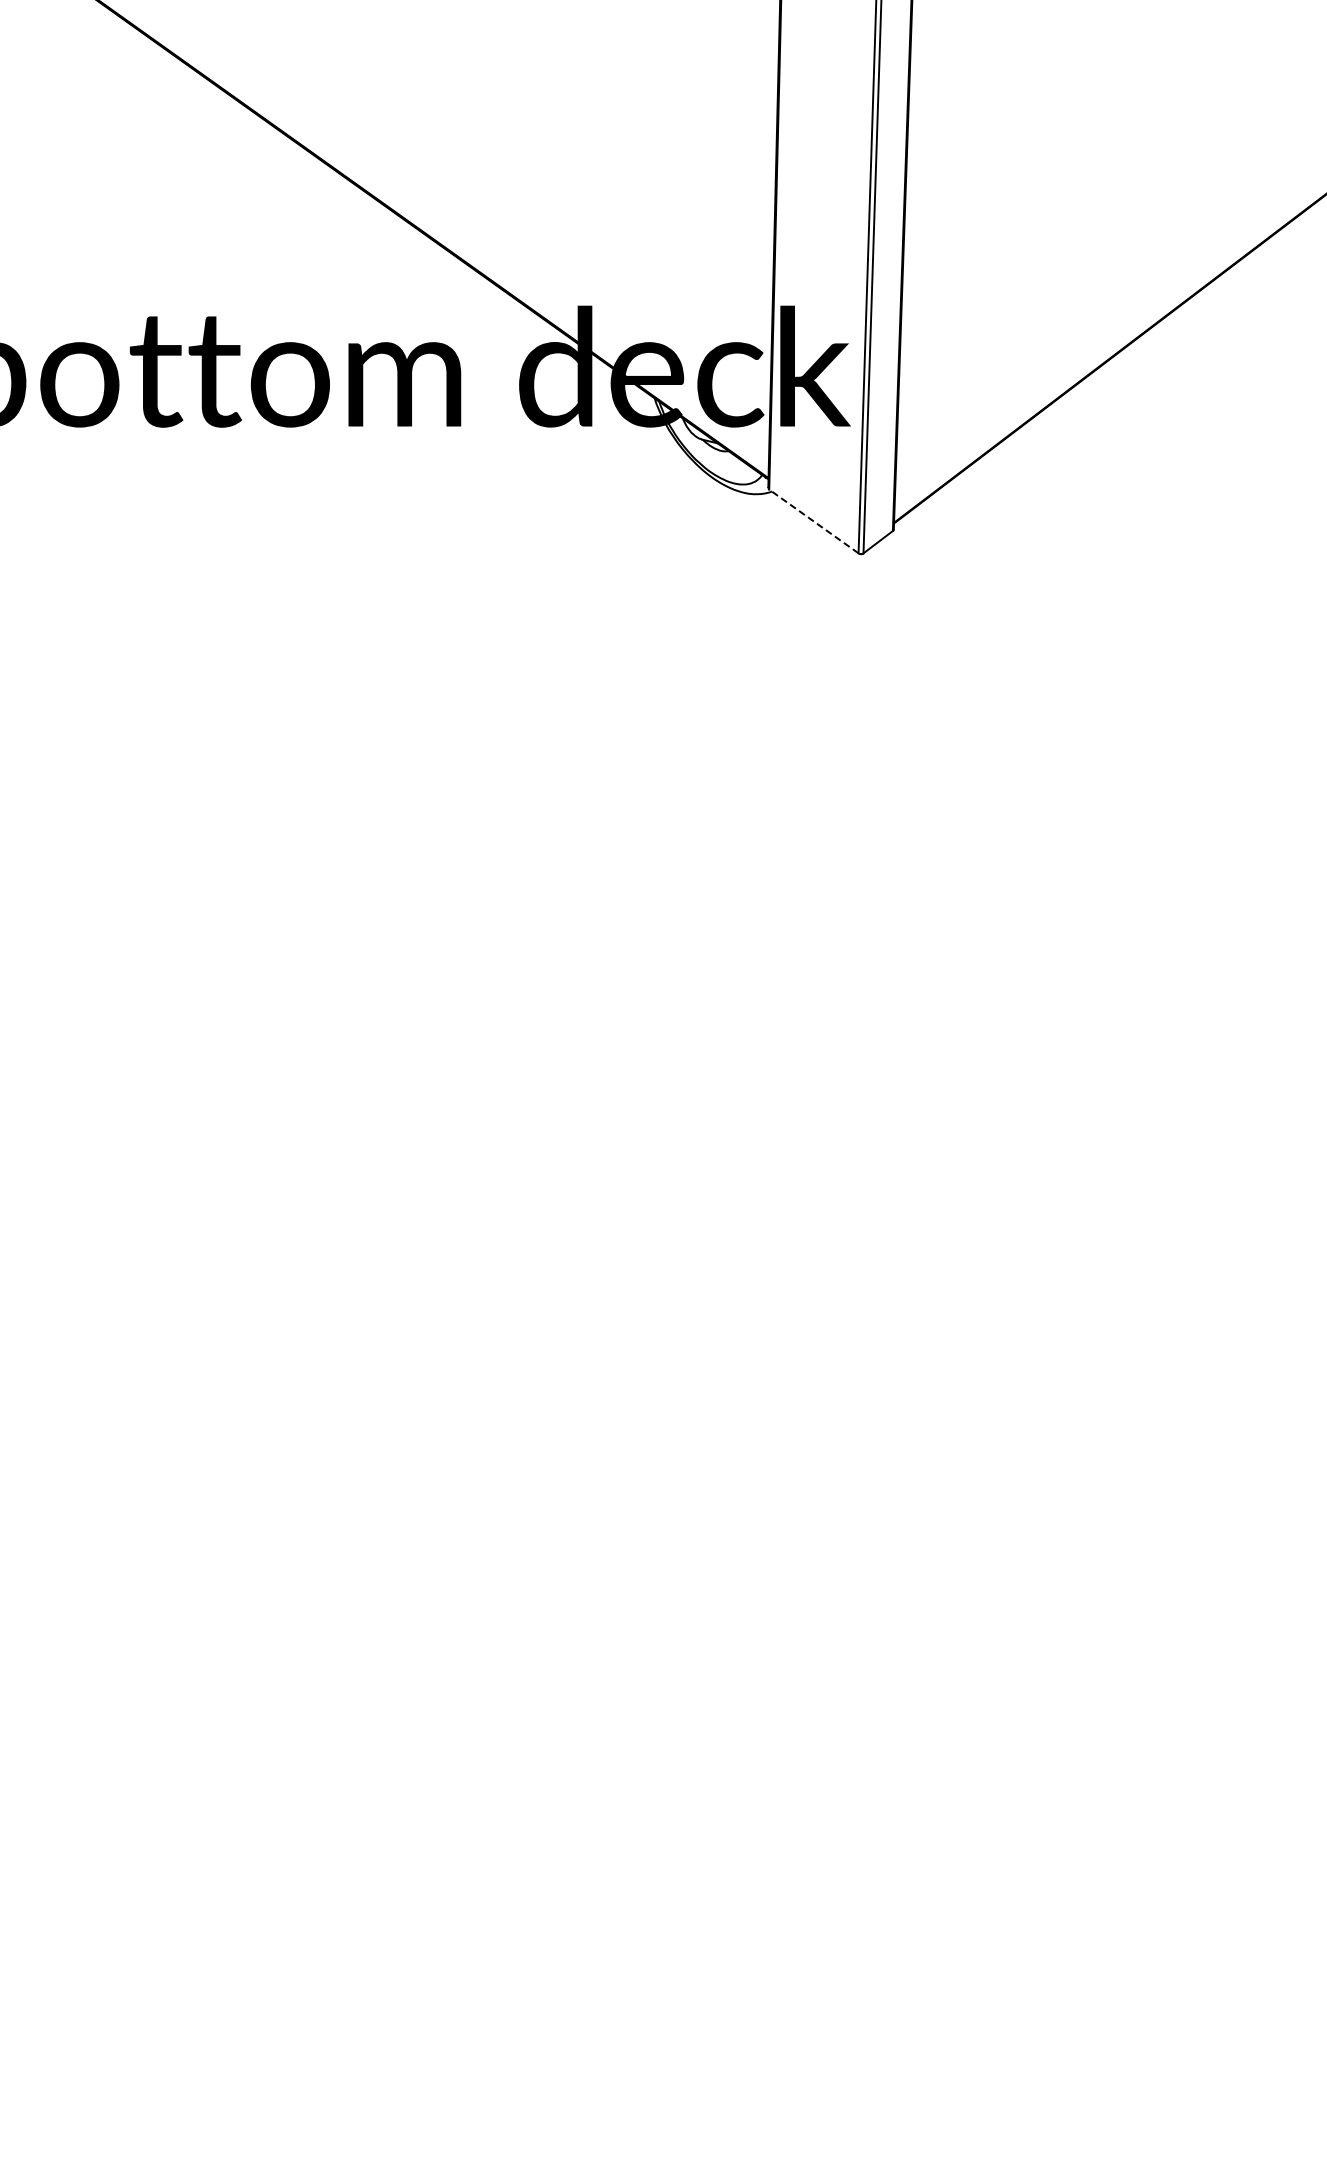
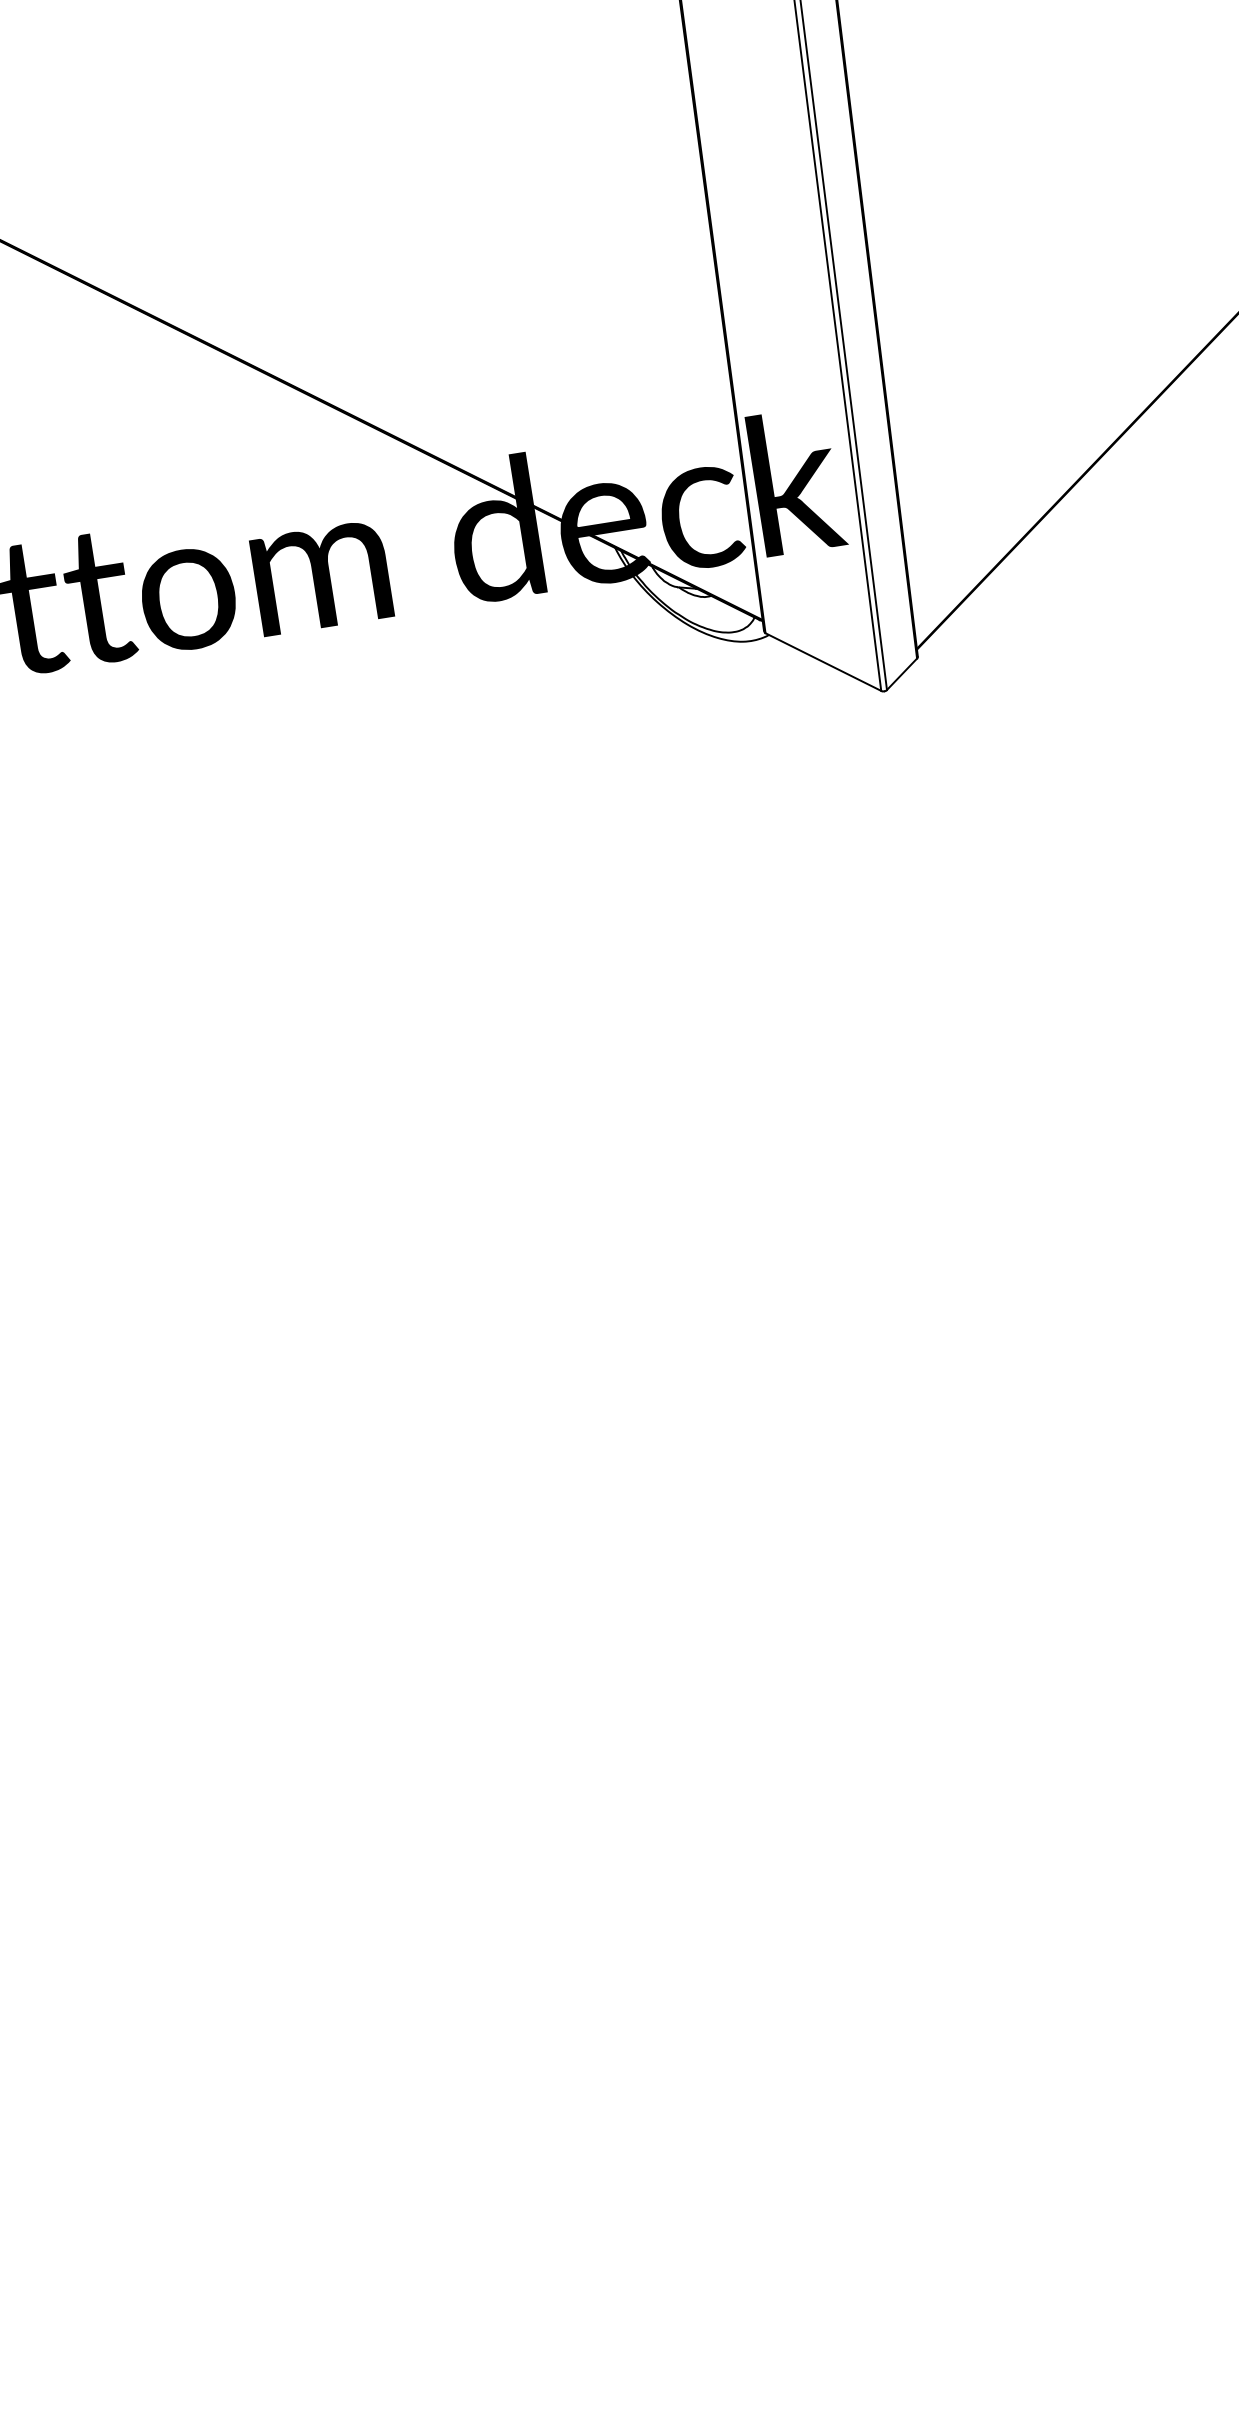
line: (813, 521) -> (822, 662), dashed -> solid

